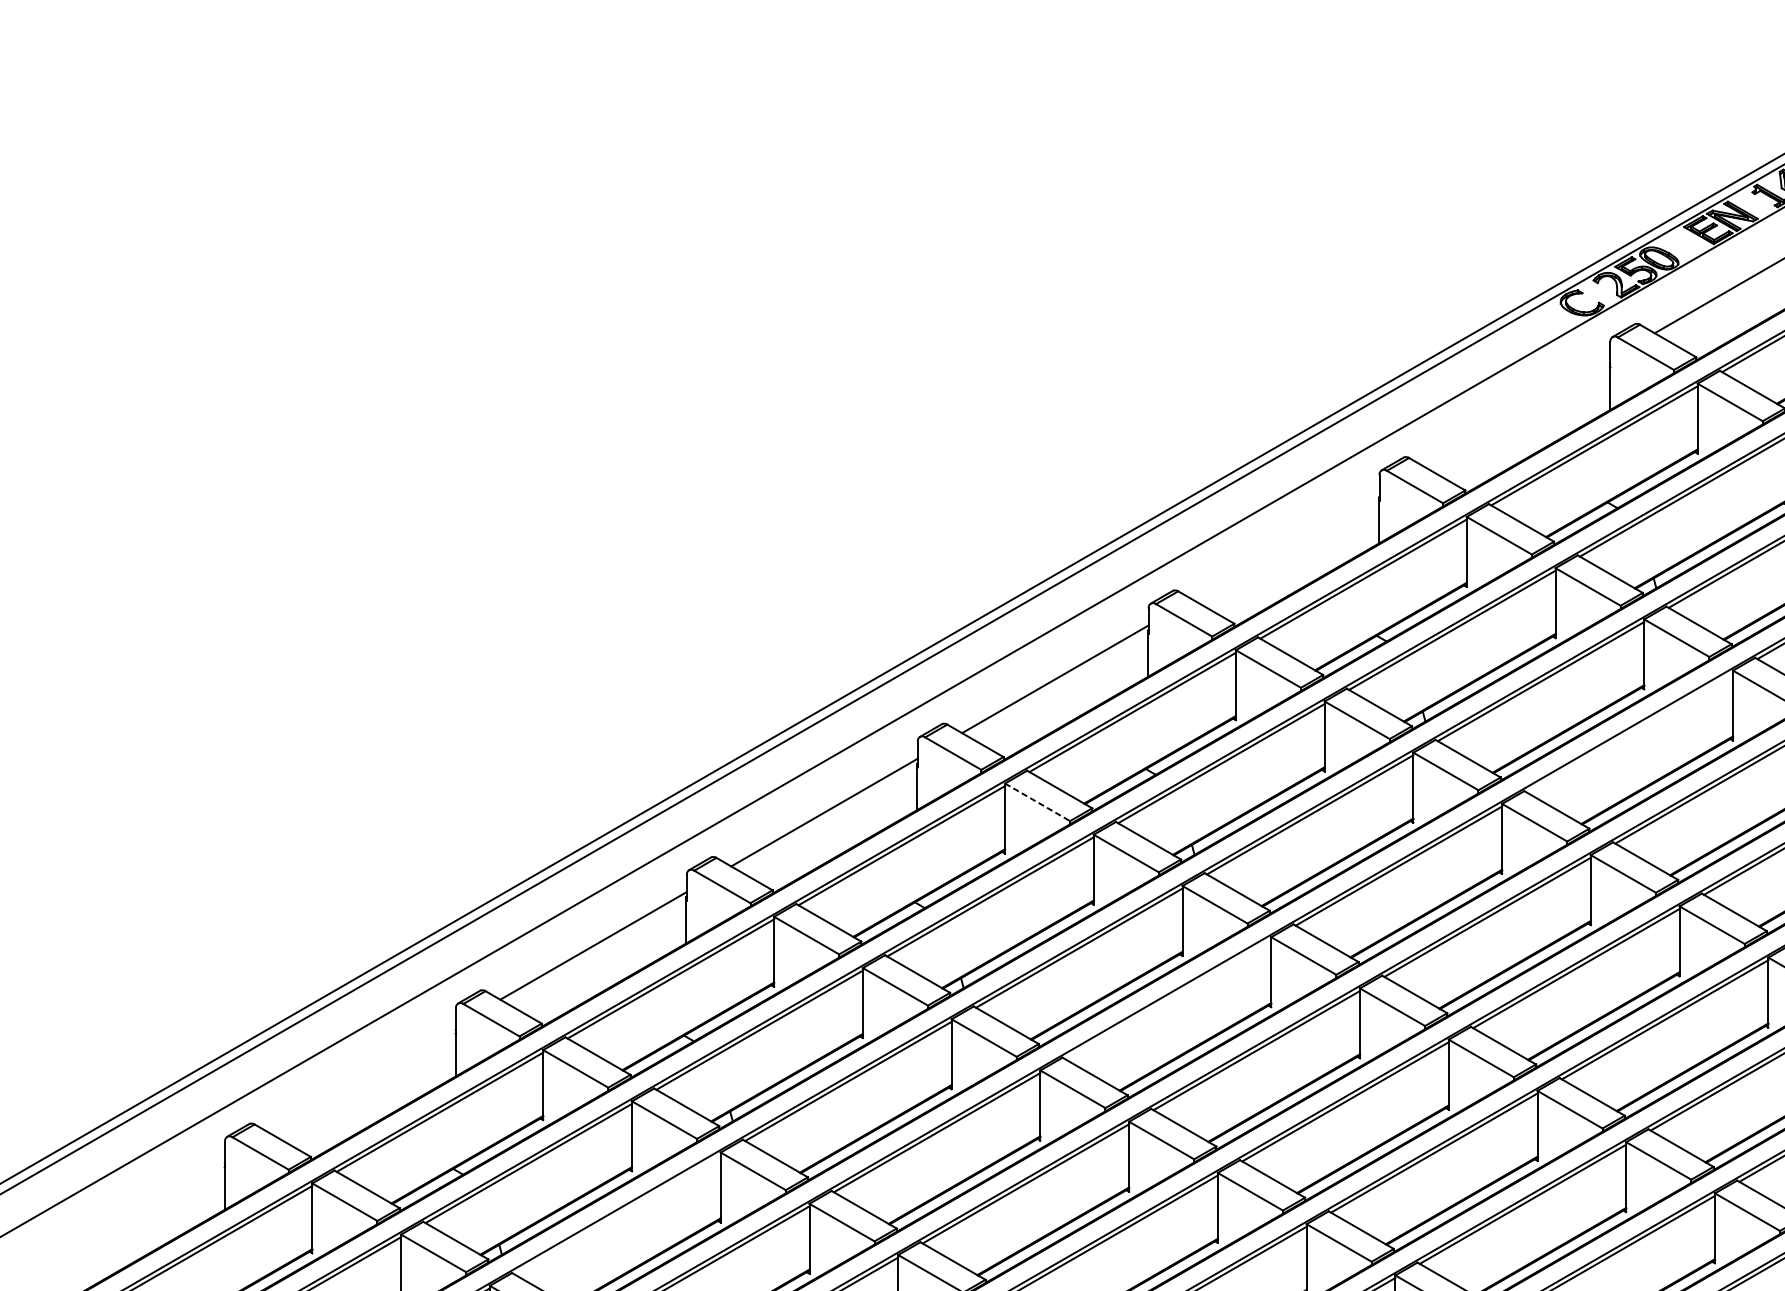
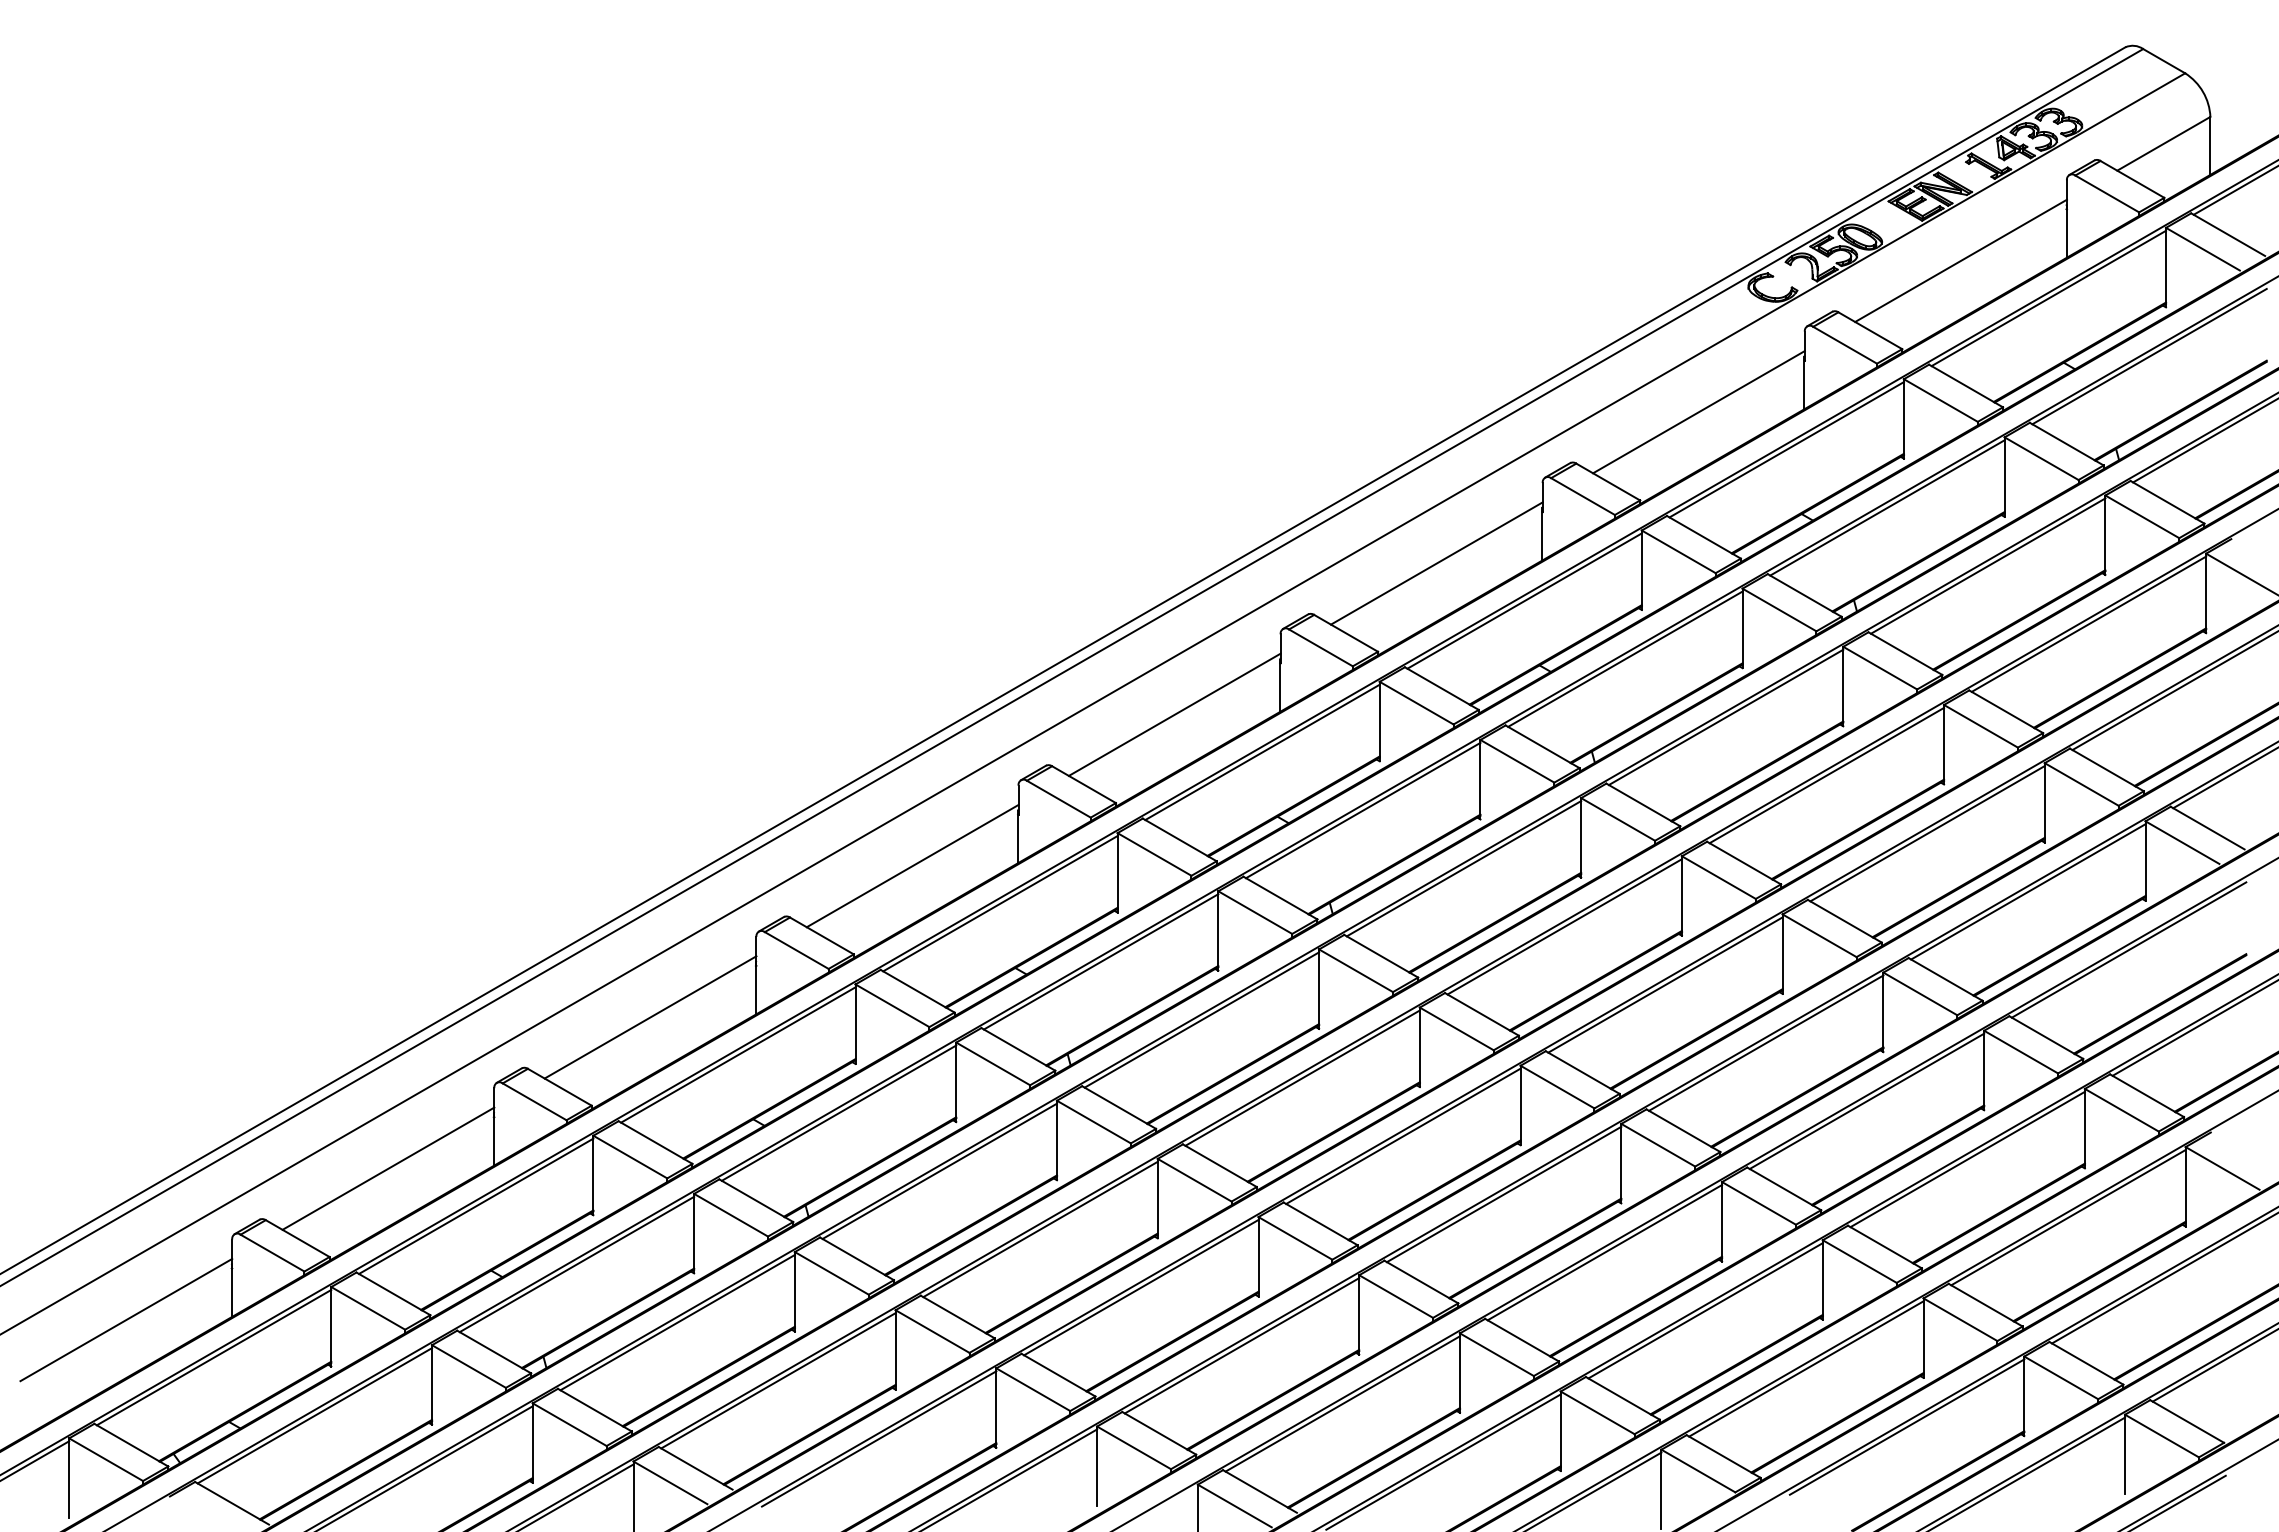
line: (1516, 413) -> (1698, 412), added
line: (1285, 546) -> (1436, 563), added
line: (1629, 732) -> (1826, 775), added
line: (1037, 802) -> (1154, 854), dashed -> solid
line: (1167, 998) -> (1302, 1077), added
line: (362, 1078) -> (388, 1168), added
line: (131, 1211) -> (126, 1319), added
line: (617, 1214) -> (677, 1322), added

